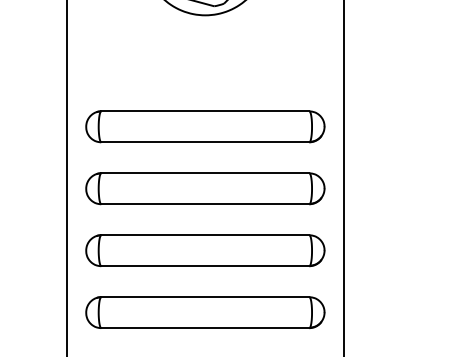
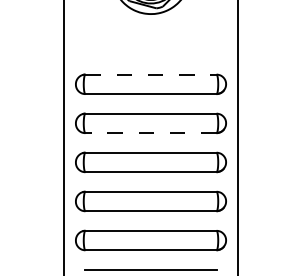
line: (204, 111) -> (150, 74), solid -> dashed
line: (204, 204) -> (150, 133), solid -> dashed

